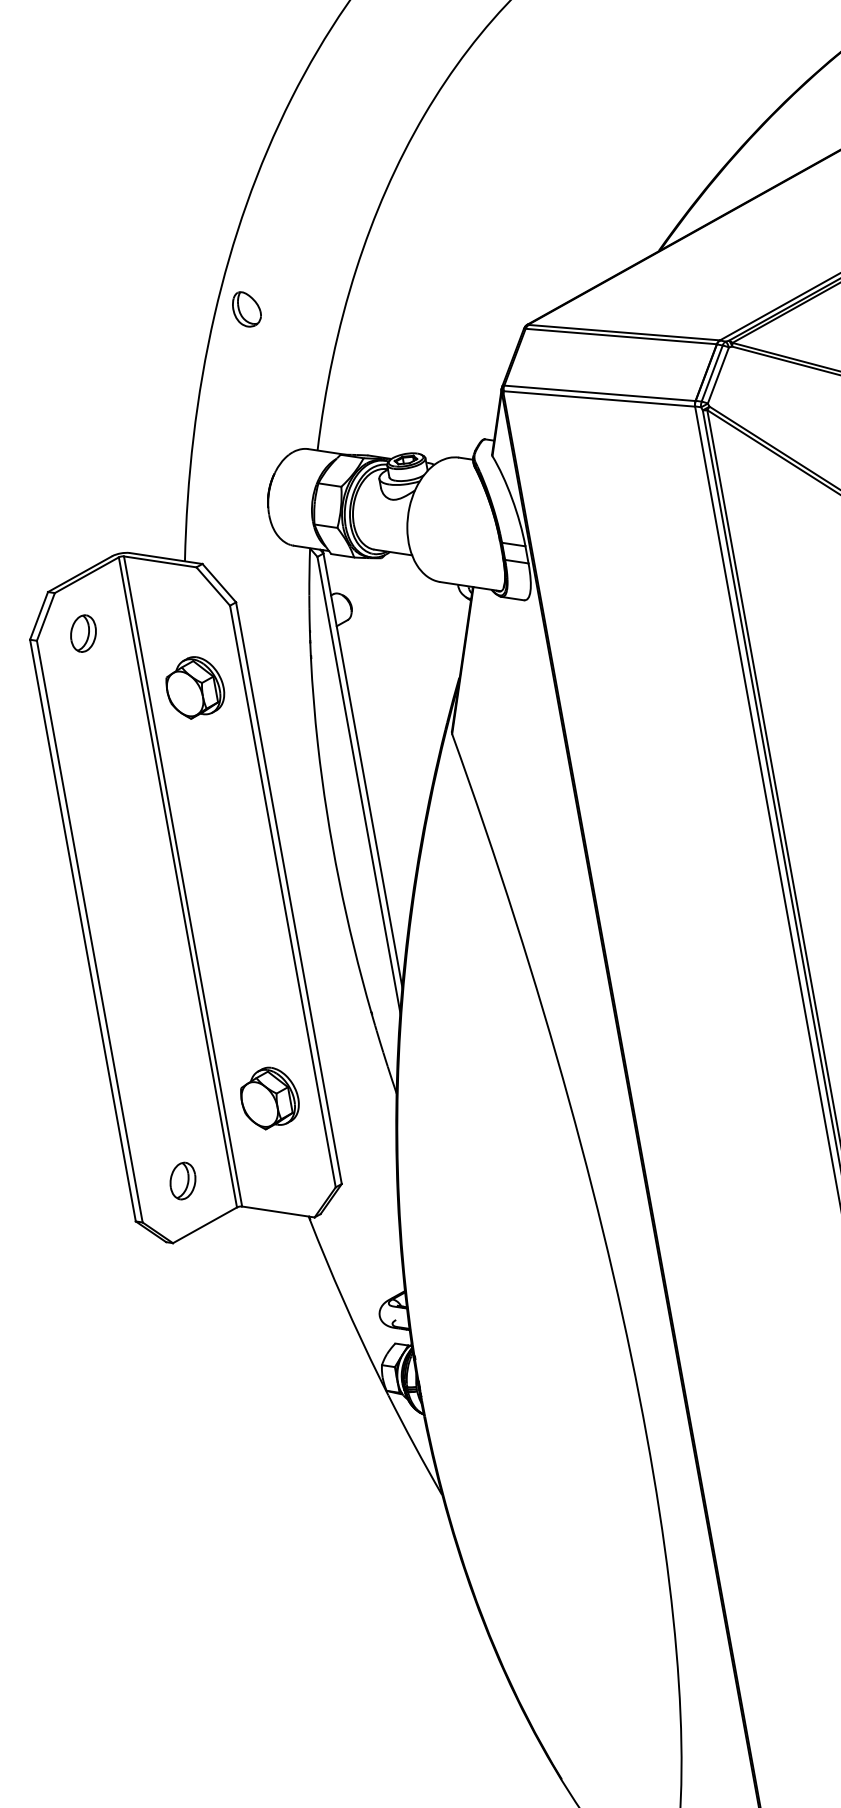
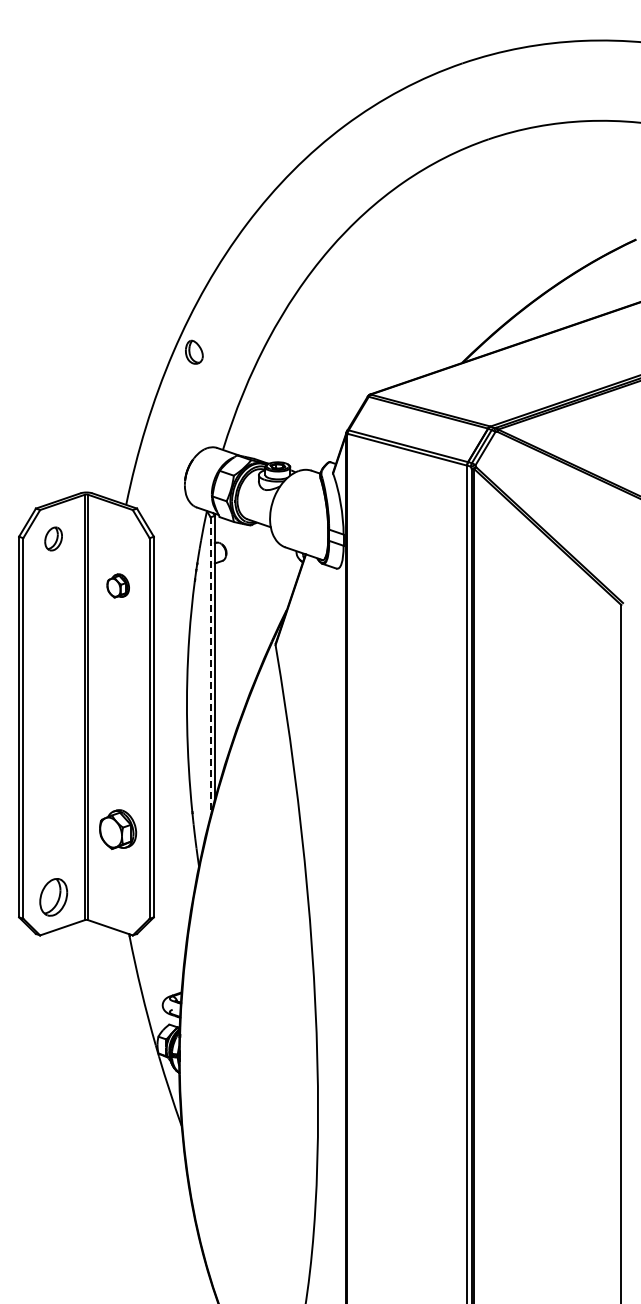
part: (195, 686) -> (118, 585), size x0.6
line: (358, 786) -> (210, 667), solid -> dashed
part: (270, 1097) -> (118, 829), moved
part: (182, 1180) -> (53, 896), size x1.6

